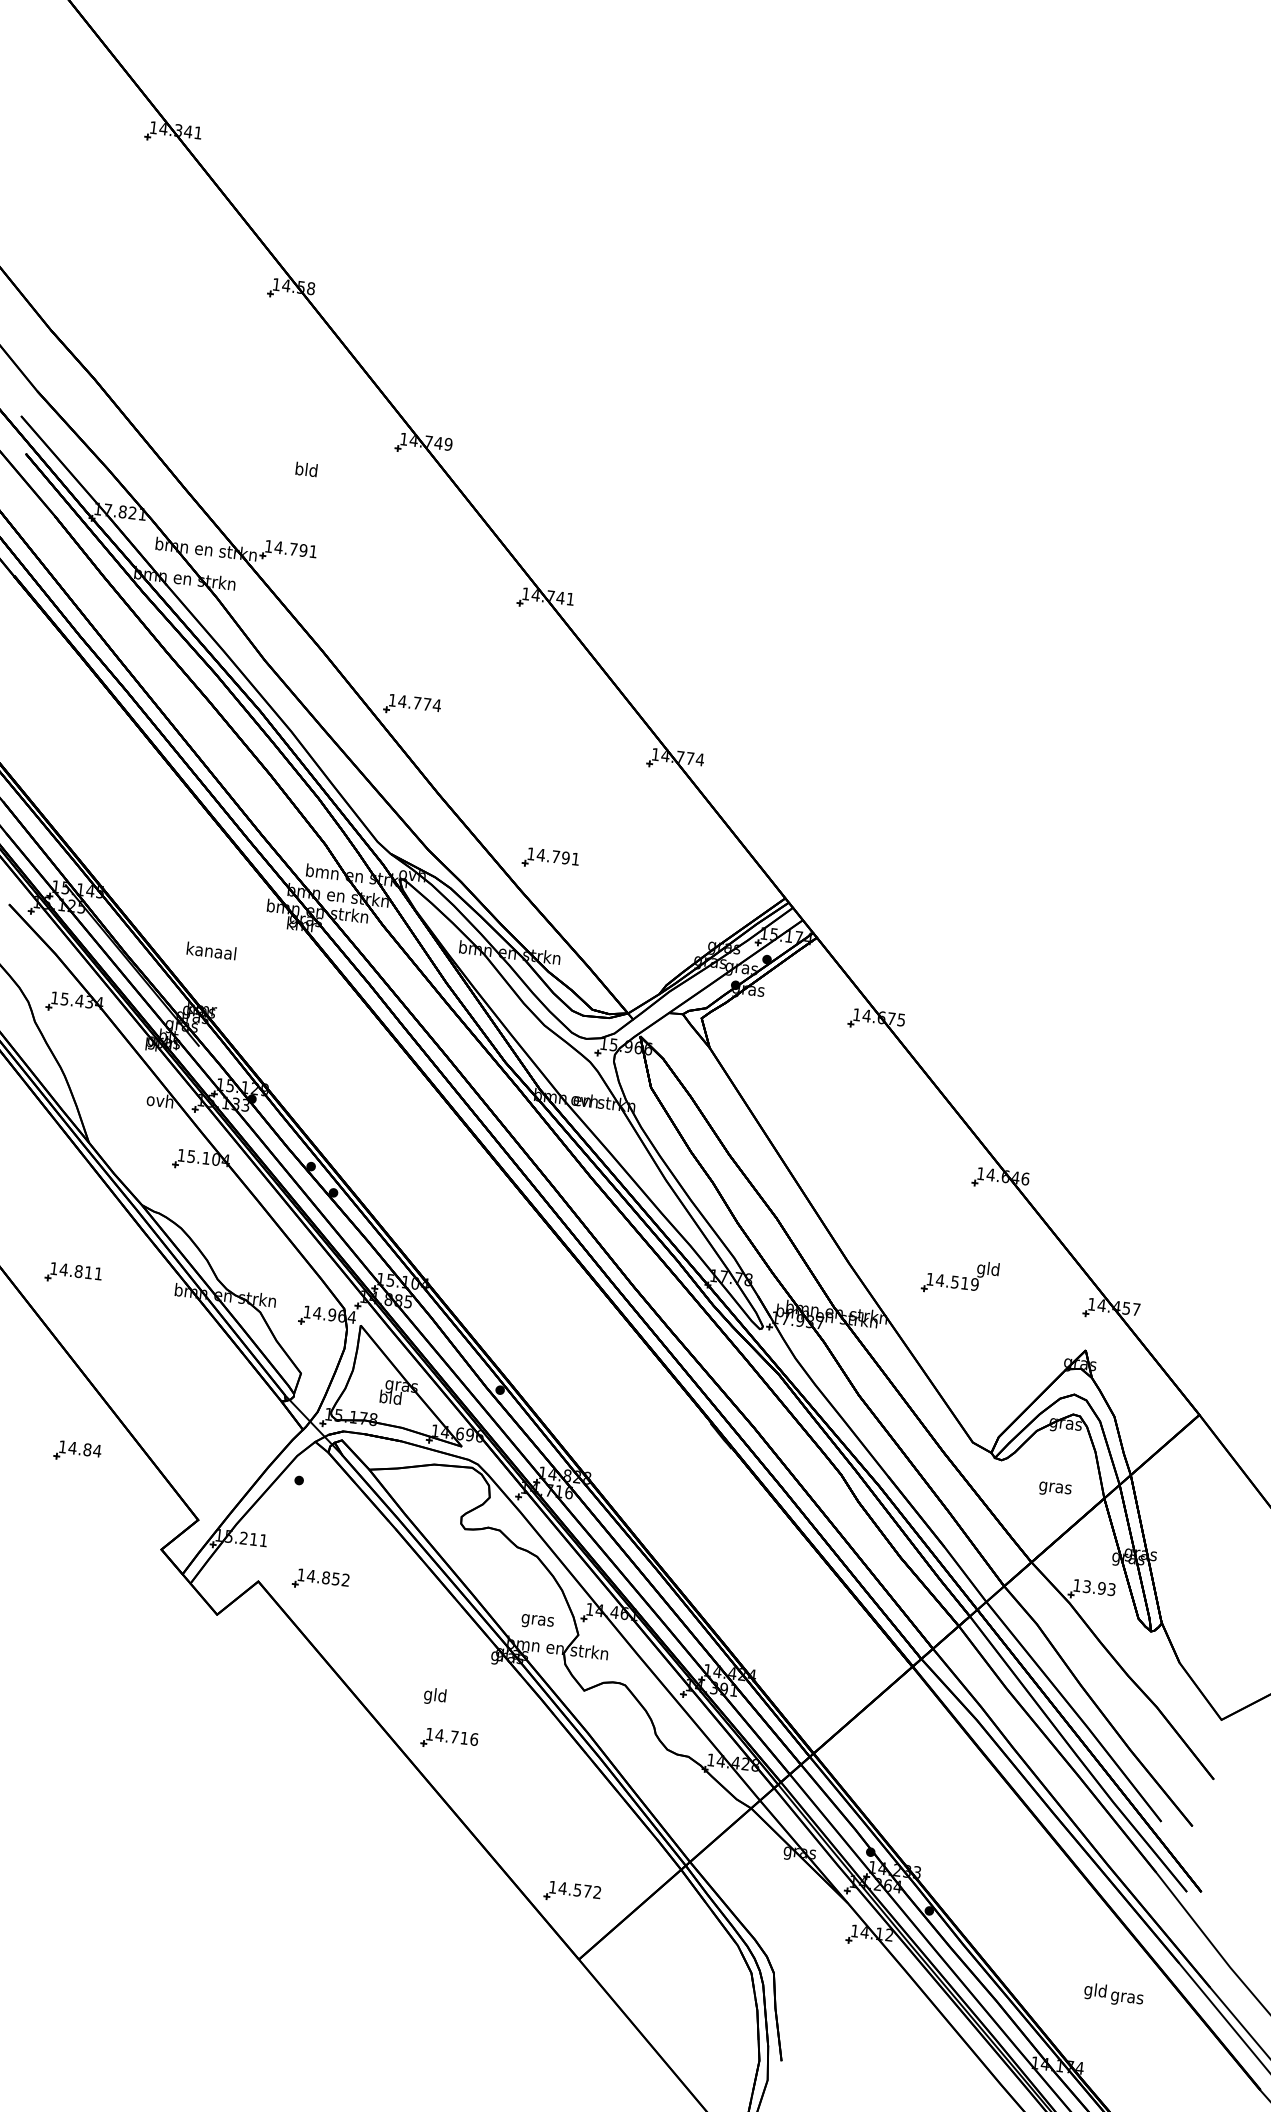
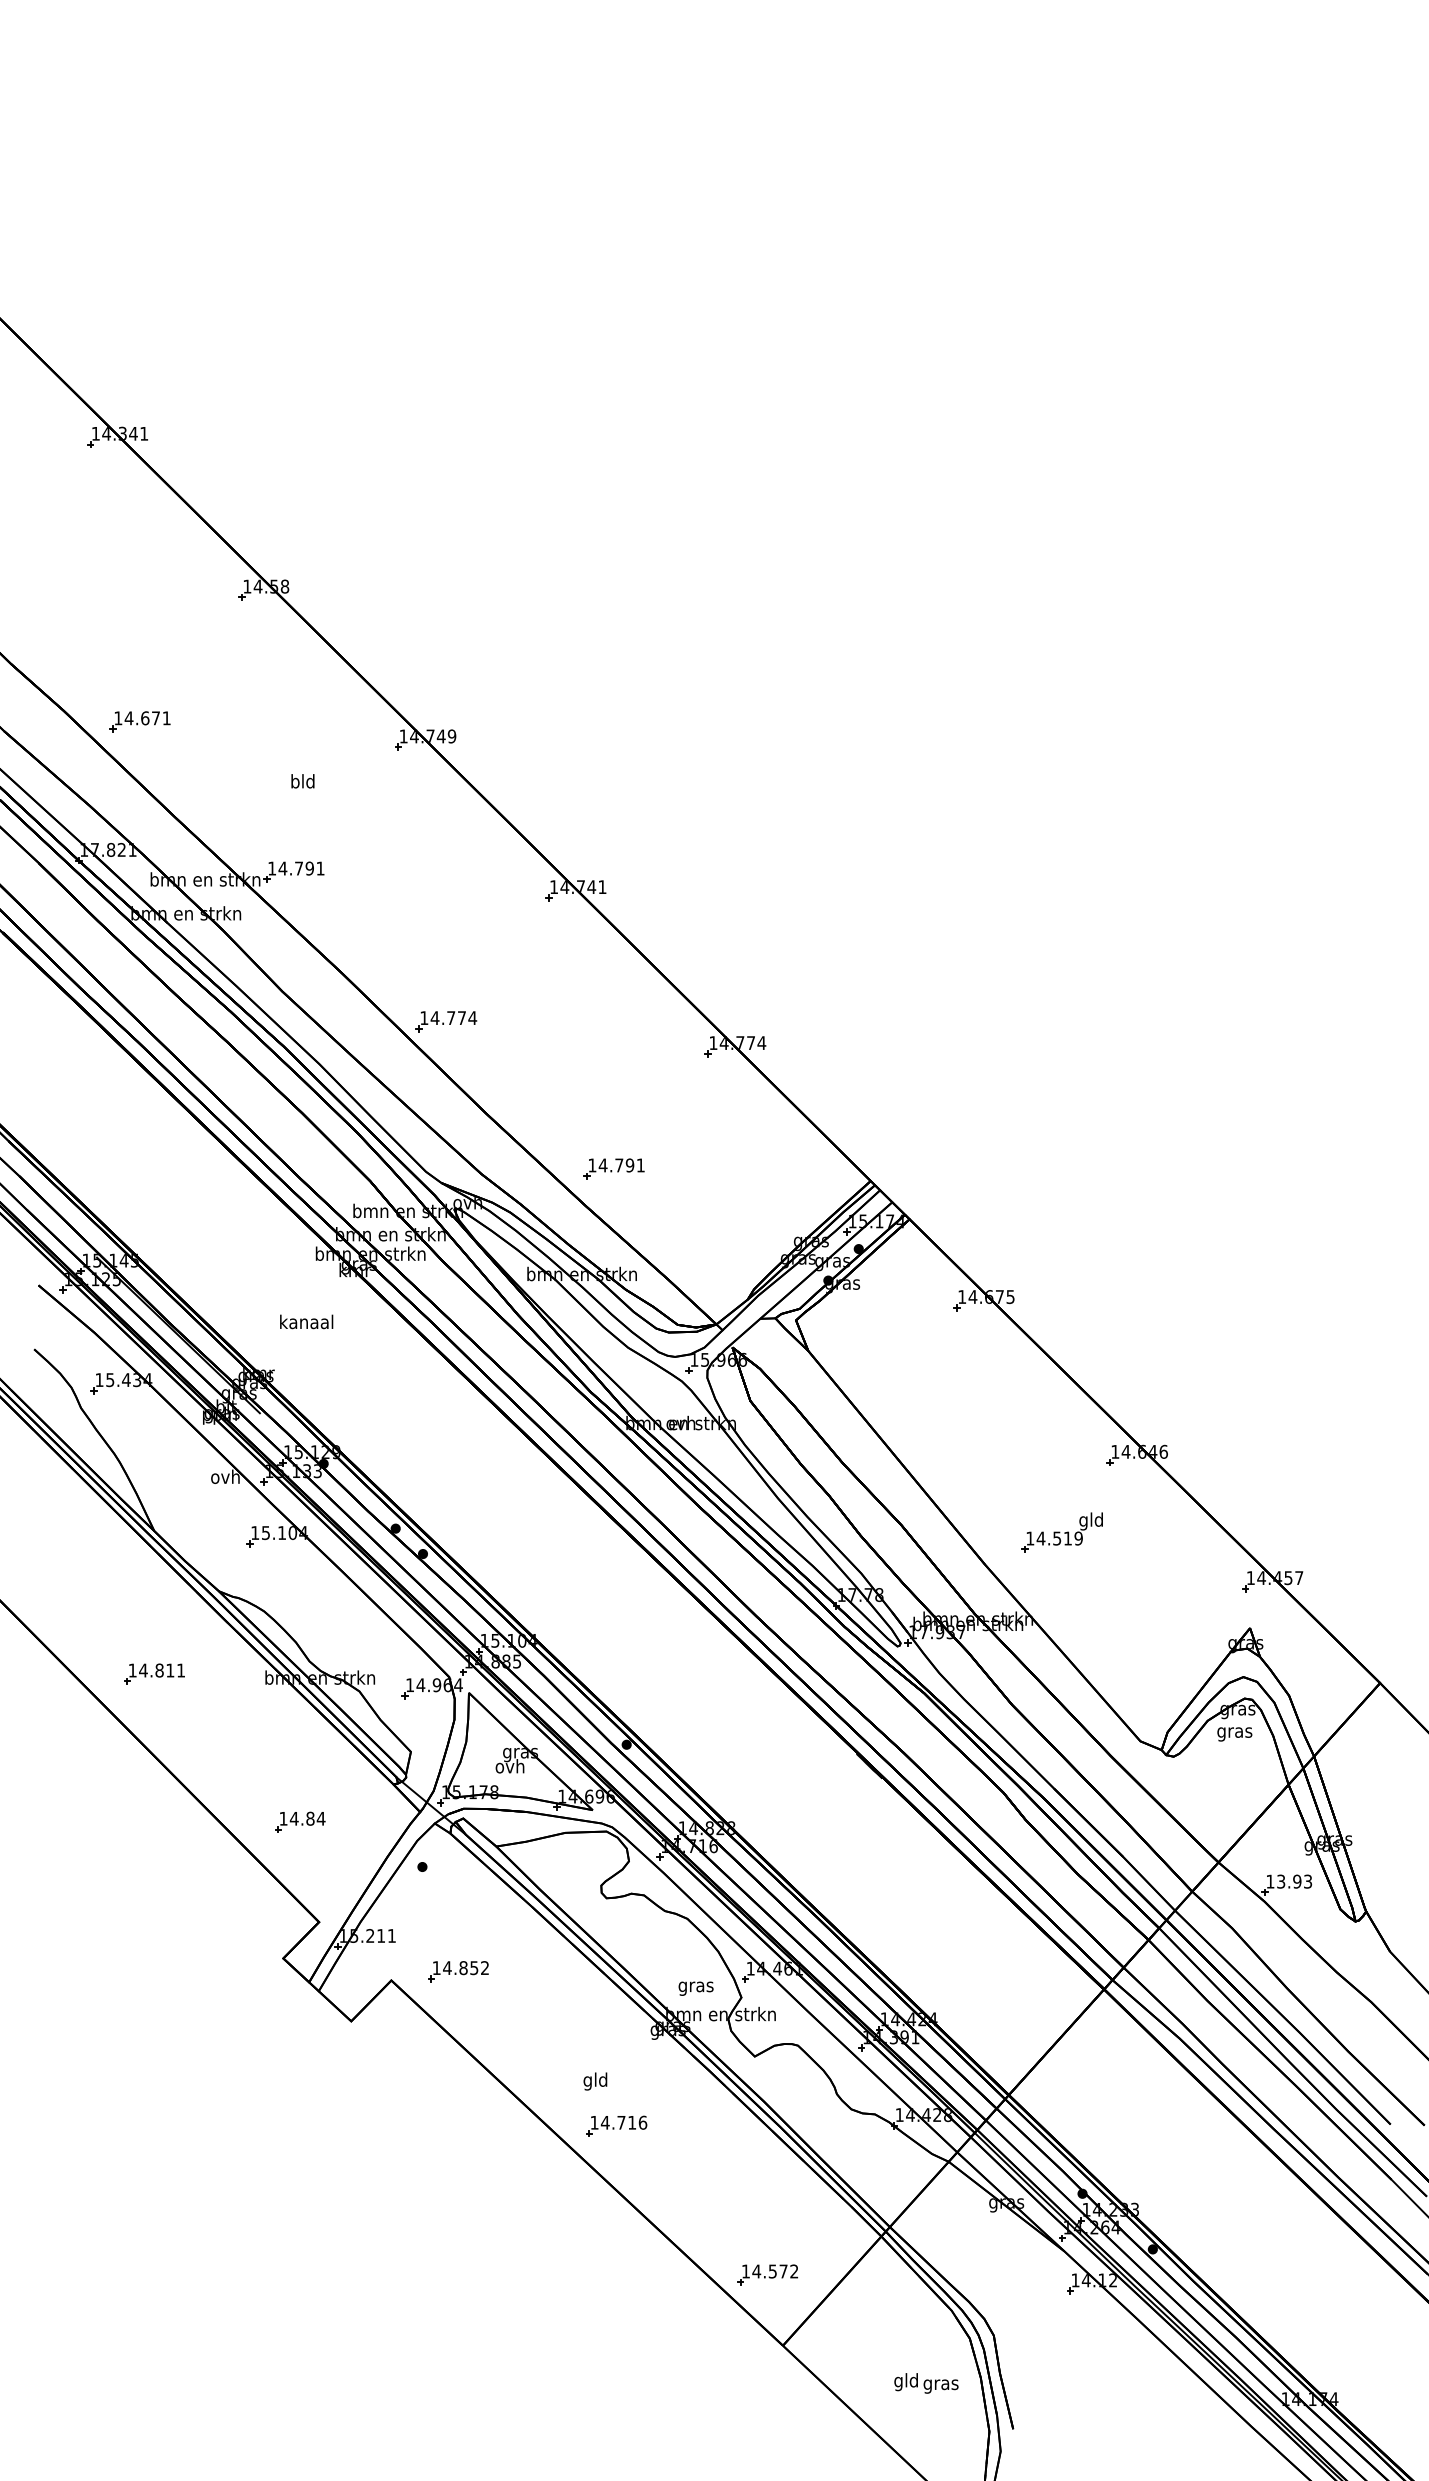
part: (162, 396) -> (139, 721), added
text: (211, 950) -> (306, 1321), moved
part: (959, 1277) -> (1061, 1532), moved
text: (390, 1397) -> (509, 1766), bld -> ovh
part: (78, 1451) -> (300, 1821), moved
text: (1054, 1489) -> (1234, 1734), moved
text: (1113, 1995) -> (926, 2383), moved

